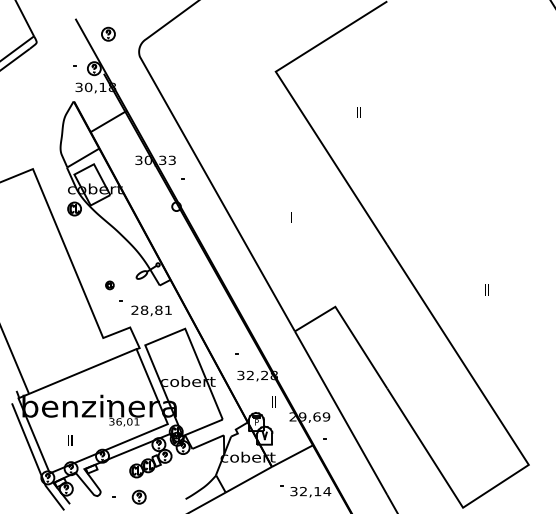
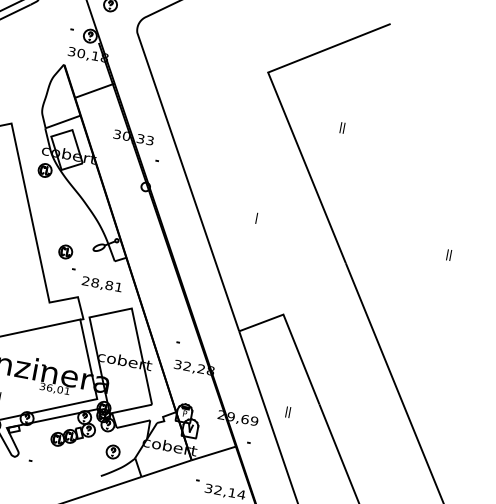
part: (109, 285) -> (65, 252), size x1.67
text: (486, 289) -> (448, 254), moved
text: (273, 401) -> (287, 411), moved
part: (138, 496) -> (112, 451), moved

